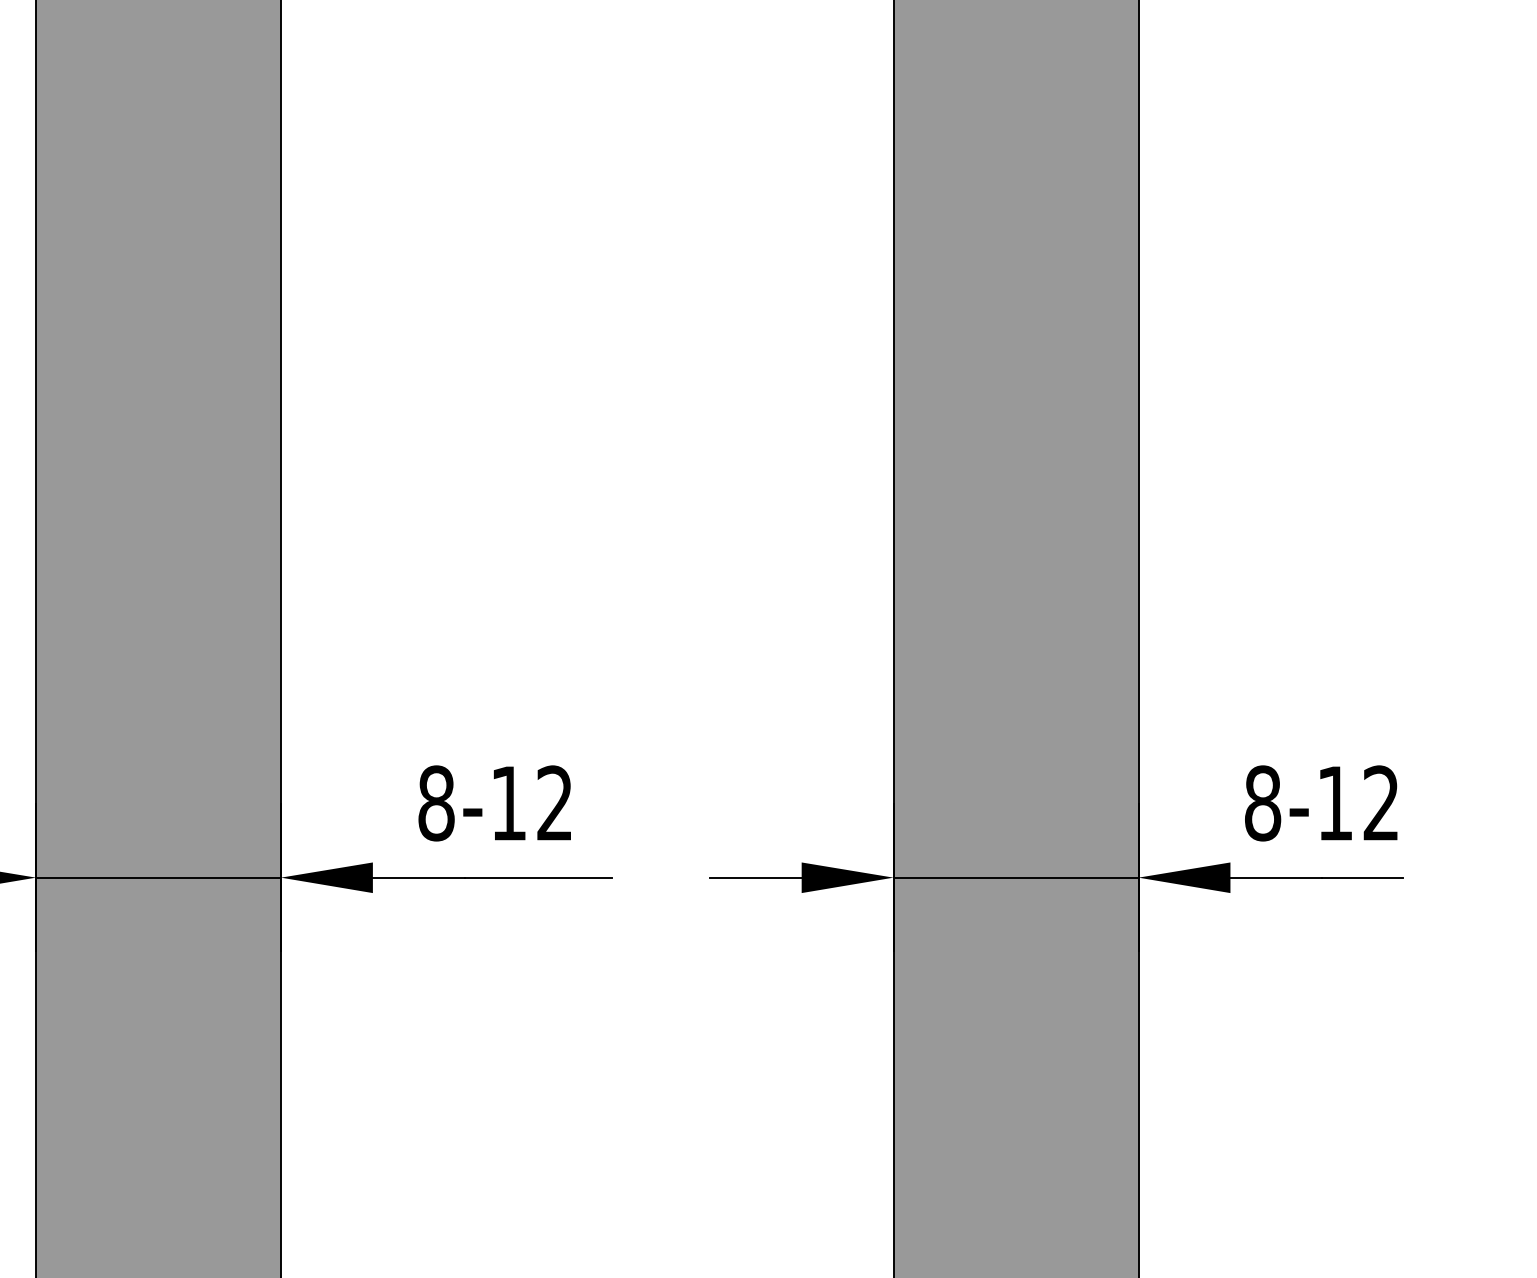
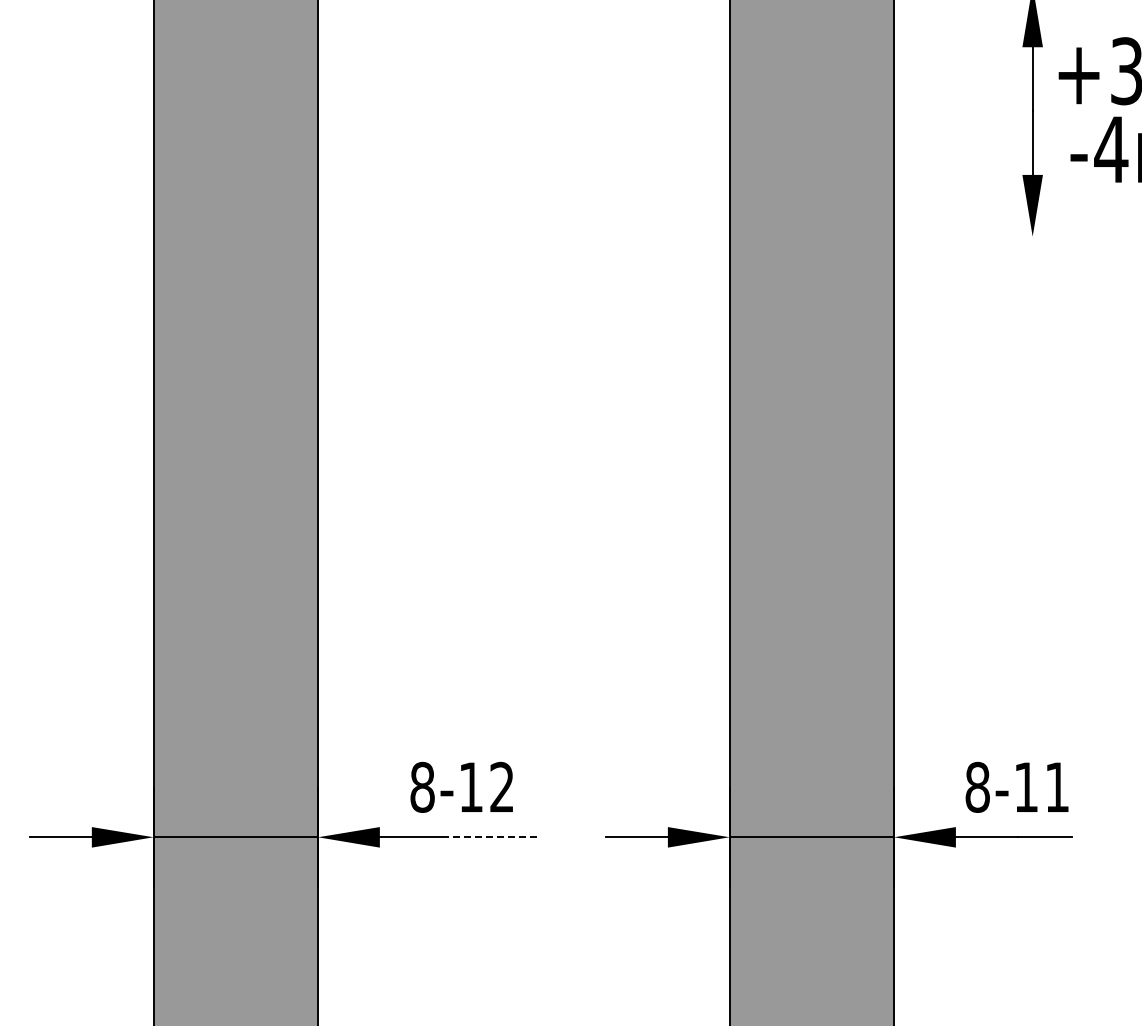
text: (1380, 802) -> (1056, 786), 8-12 -> 8-11
line: (539, 877) -> (491, 837), solid -> dashed

